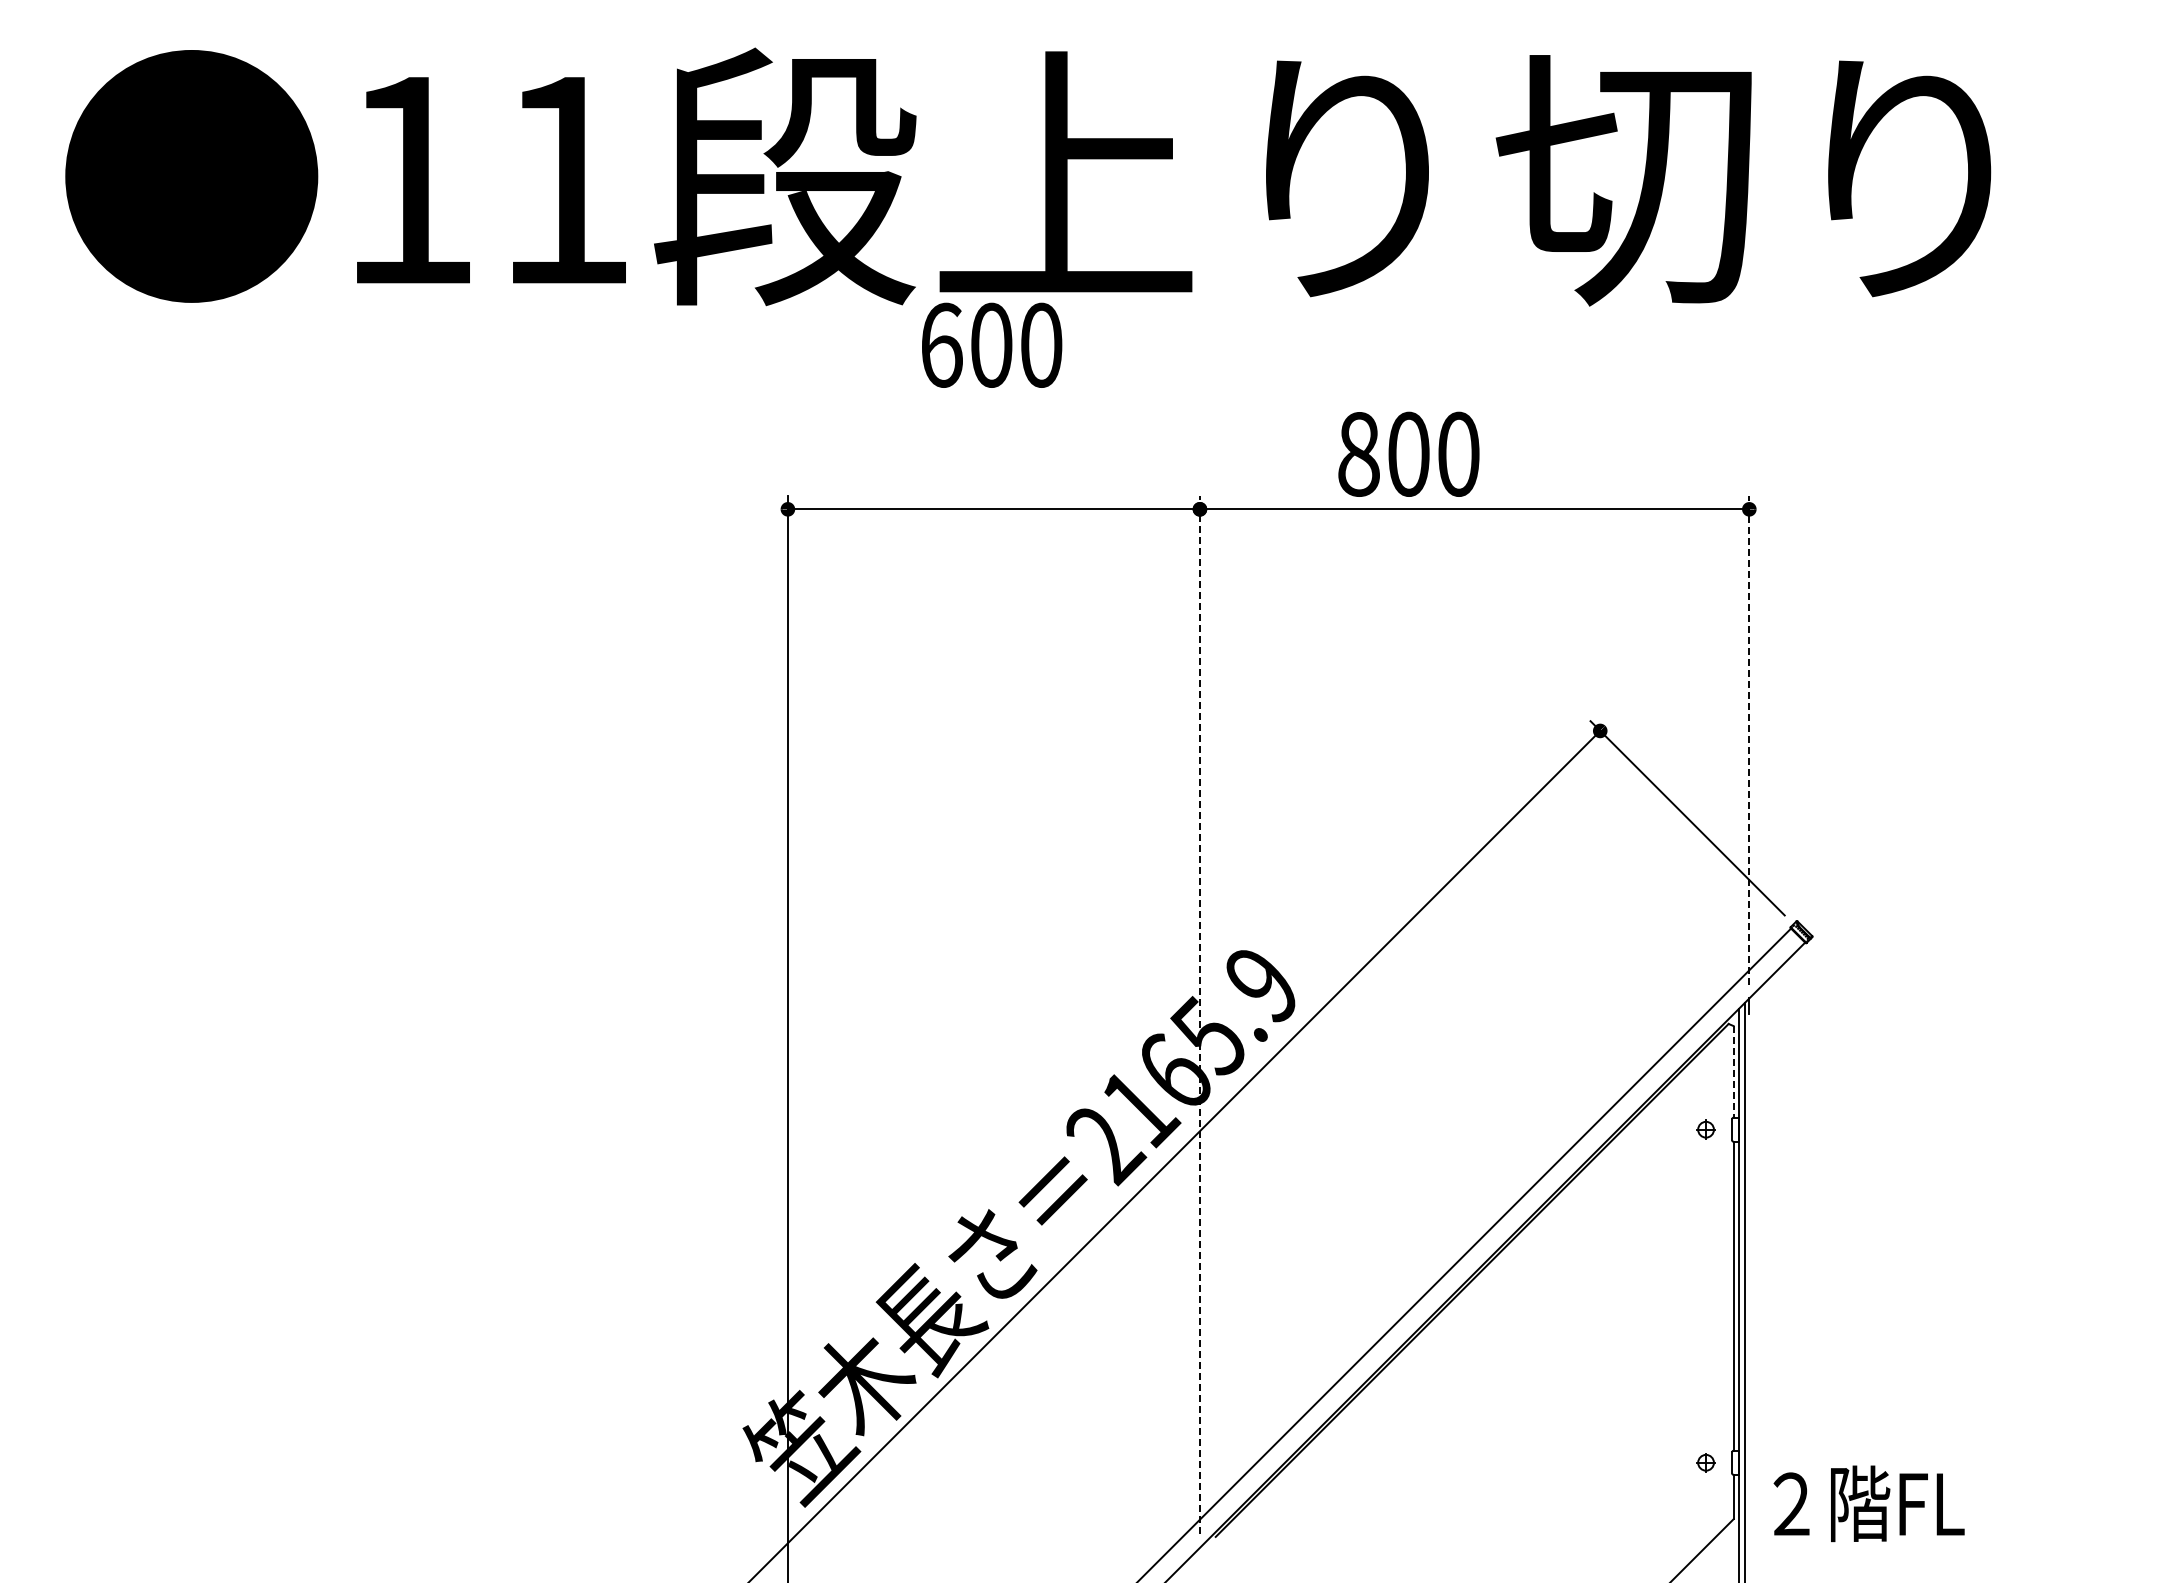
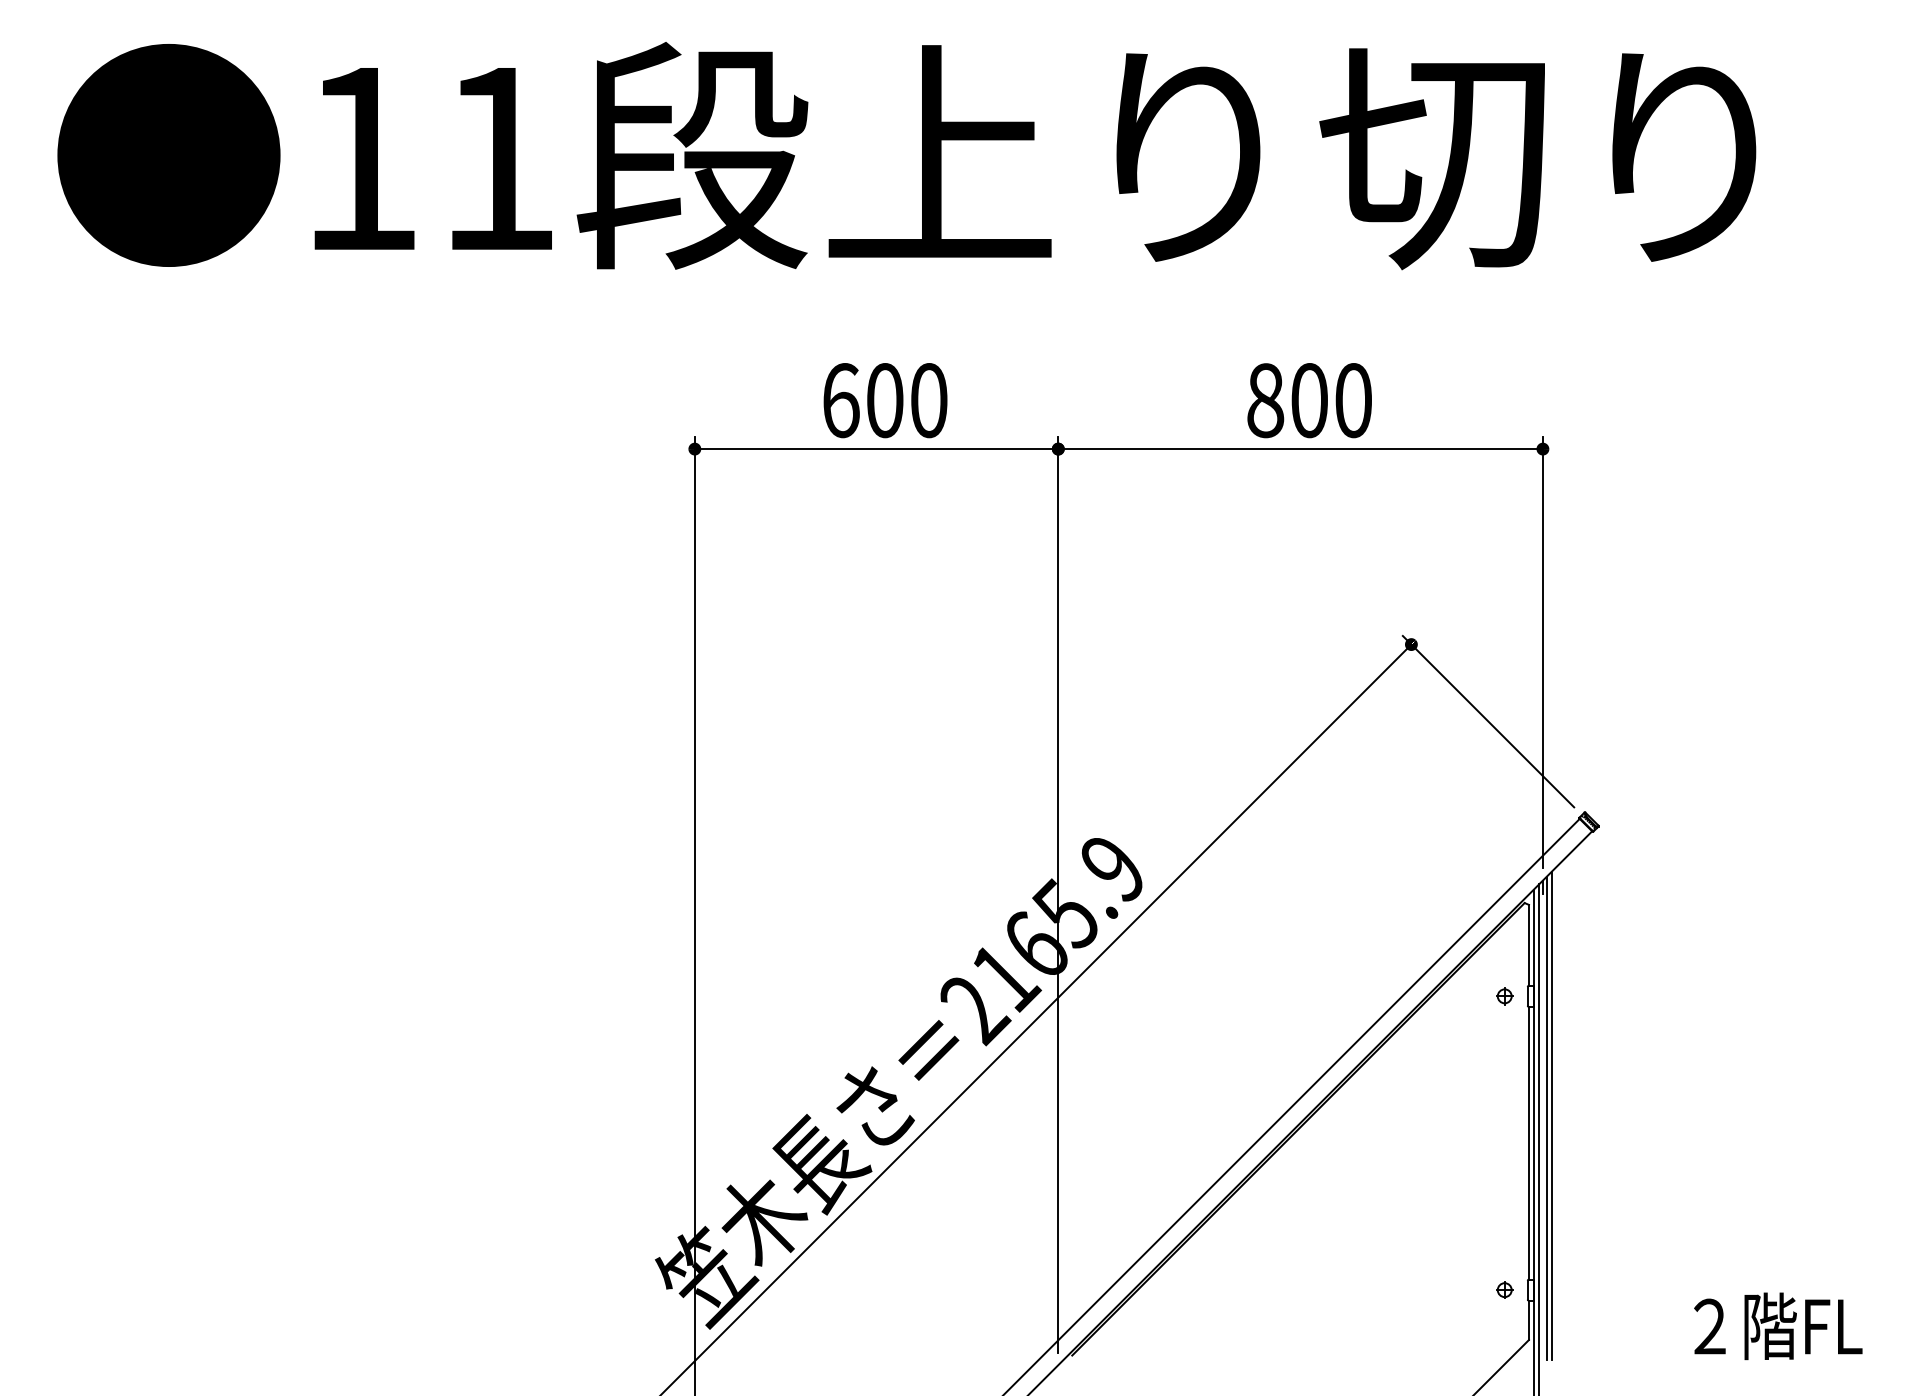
text: (992, 344) -> (885, 399), moved
text: (1408, 453) -> (1309, 399), moved
line: (1749, 740) -> (1543, 653), dashed -> solid
line: (1199, 1014) -> (1057, 894), dashed -> solid
line: (1733, 1071) -> (1528, 944), dashed -> solid
line: (1759, 1265) -> (1551, 1116), added
line: (1753, 1268) -> (1546, 1118), added
text: (1868, 1503) -> (1777, 1326), moved

